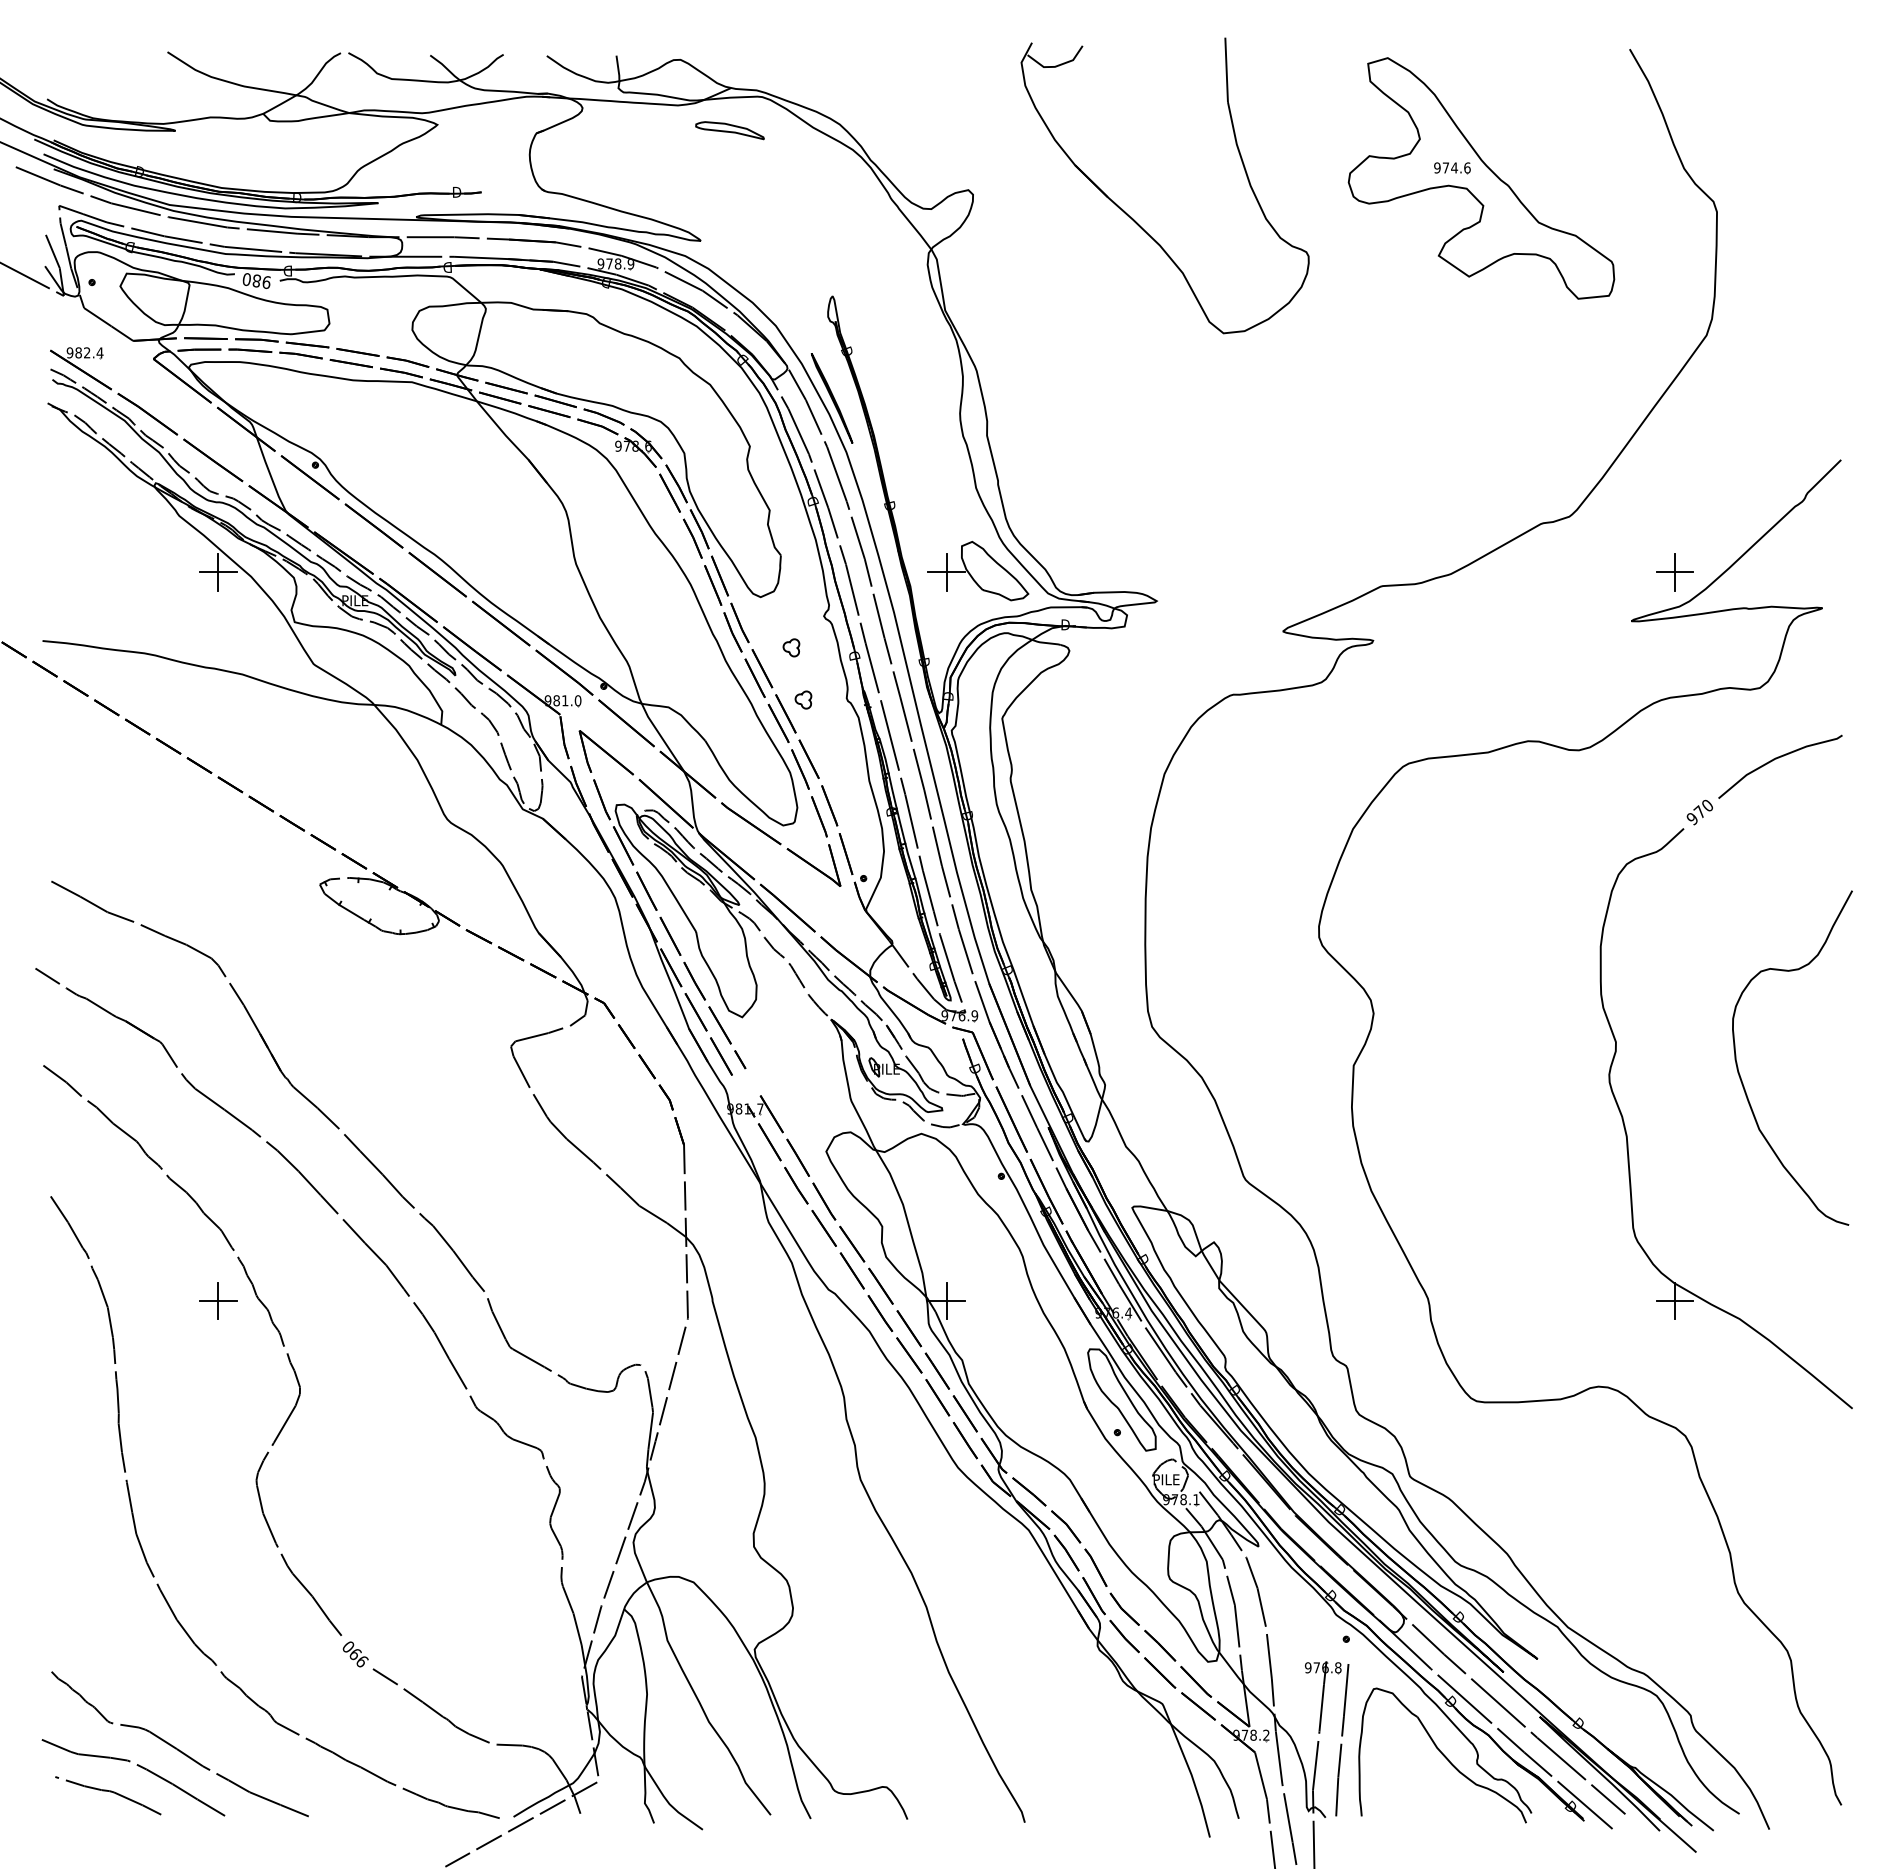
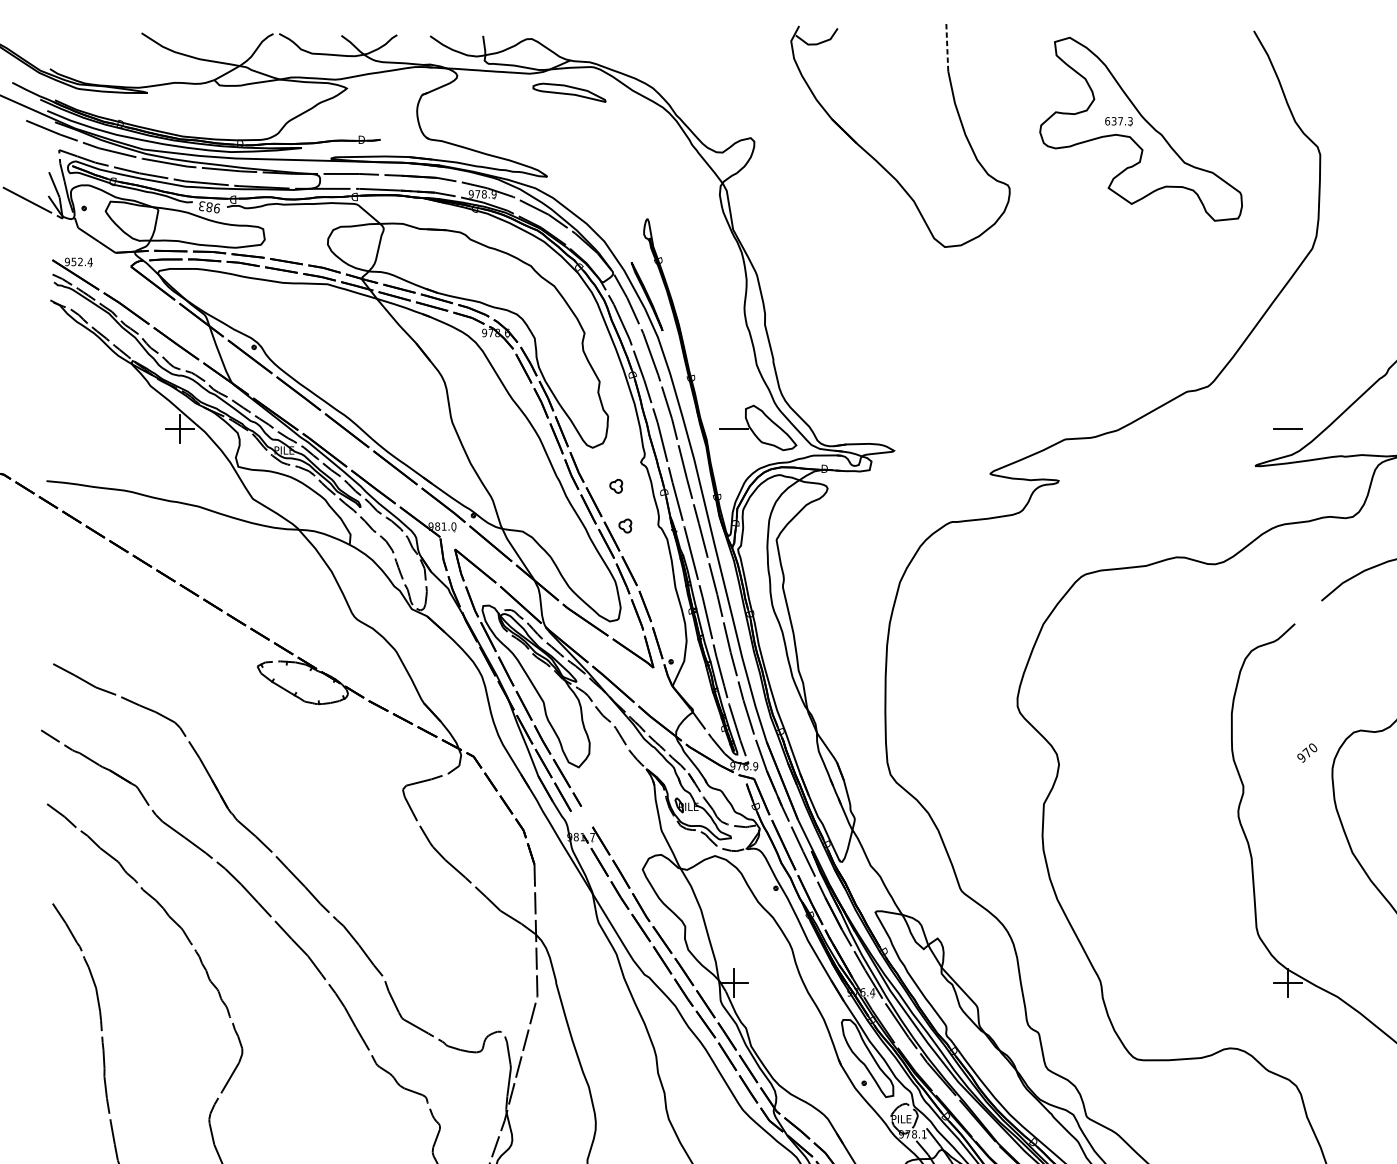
line: (1226, 69) -> (947, 46), solid -> dashed
part: (729, 130) -> (569, 92), size x1.4
text: (1452, 167) -> (1119, 120), 974.6 -> 637.3
text: (246, 279) -> (201, 206), 980 -> 983
text: (78, 352) -> (73, 261), 982.4 -> 952.4
line: (946, 572) -> (734, 429), removed
line: (1674, 572) -> (1287, 429), removed
text: (1699, 812) -> (1306, 753), moved
part: (218, 1300) -> (180, 982), removed

